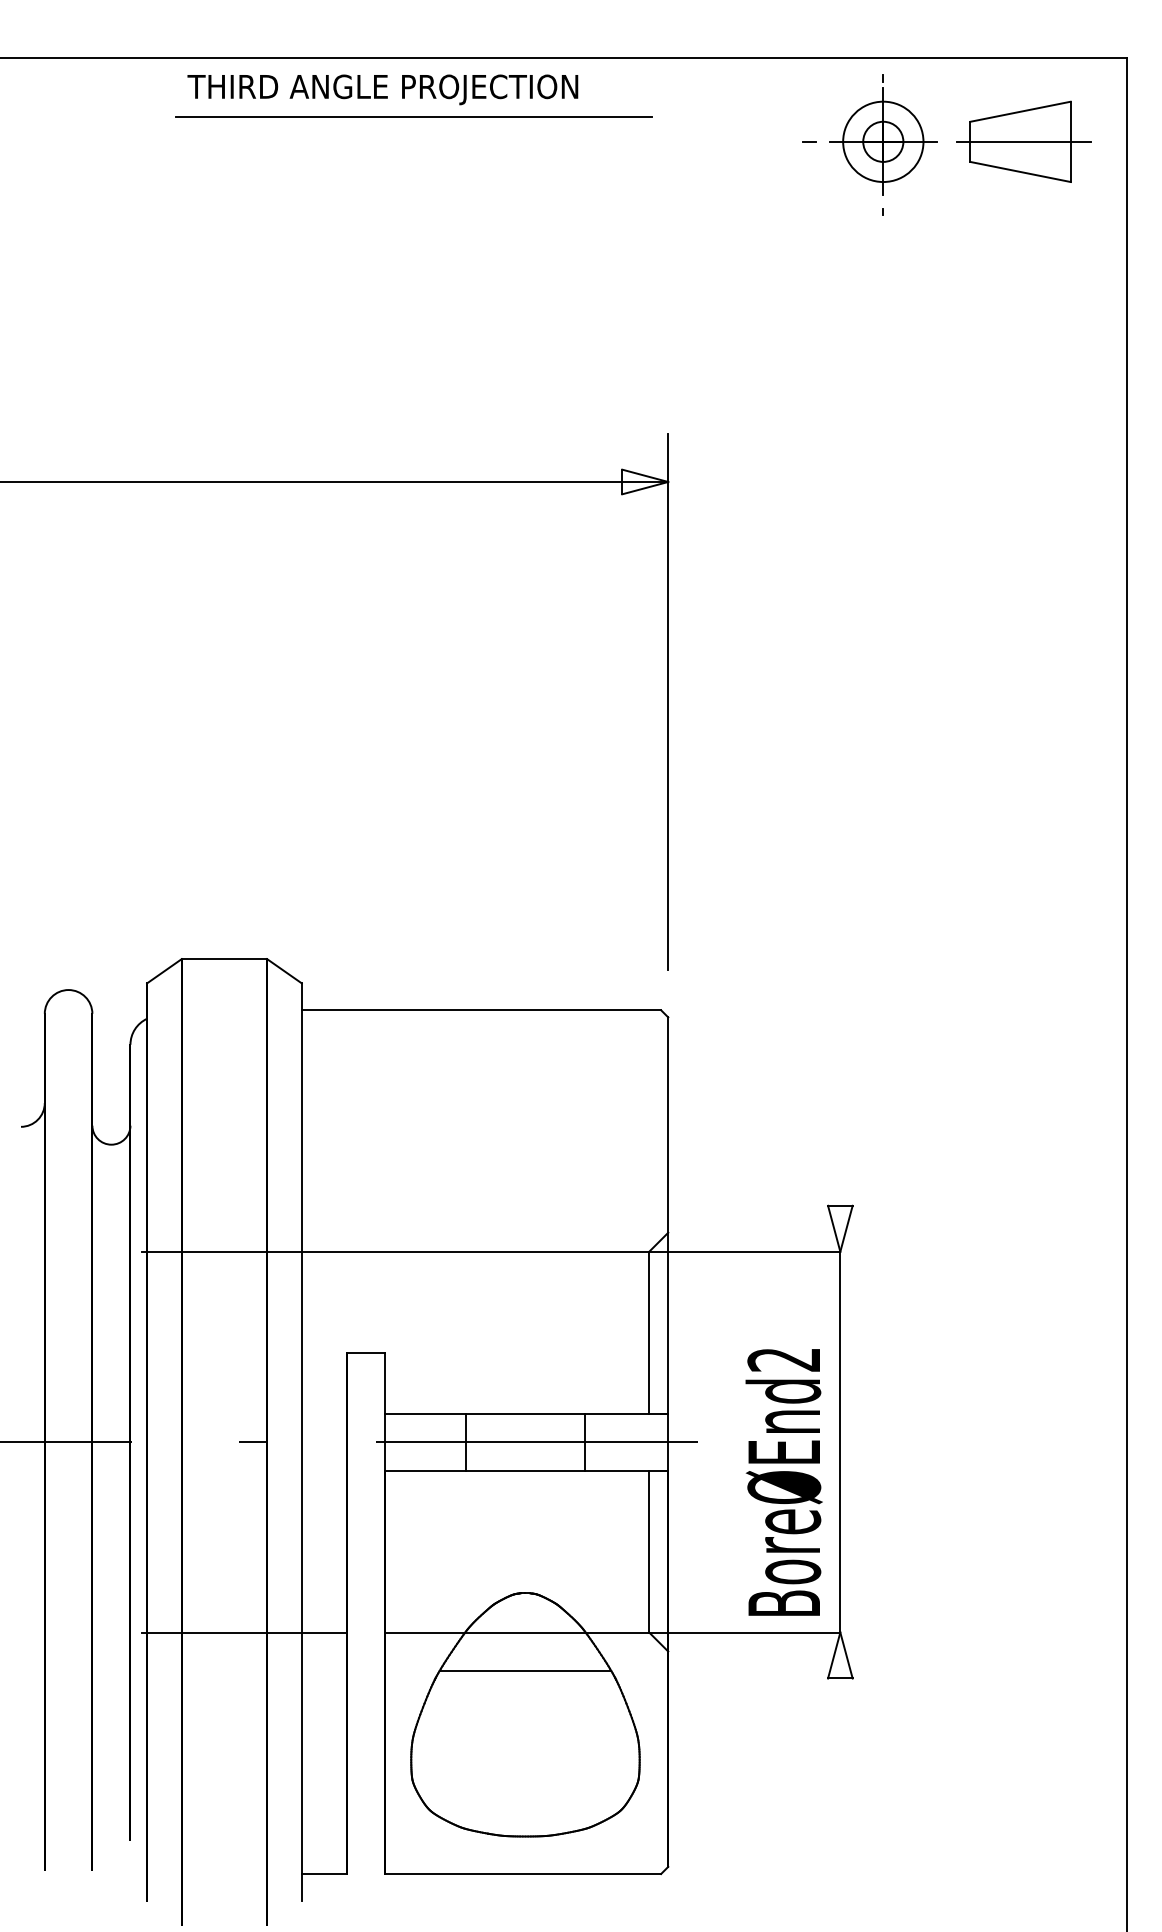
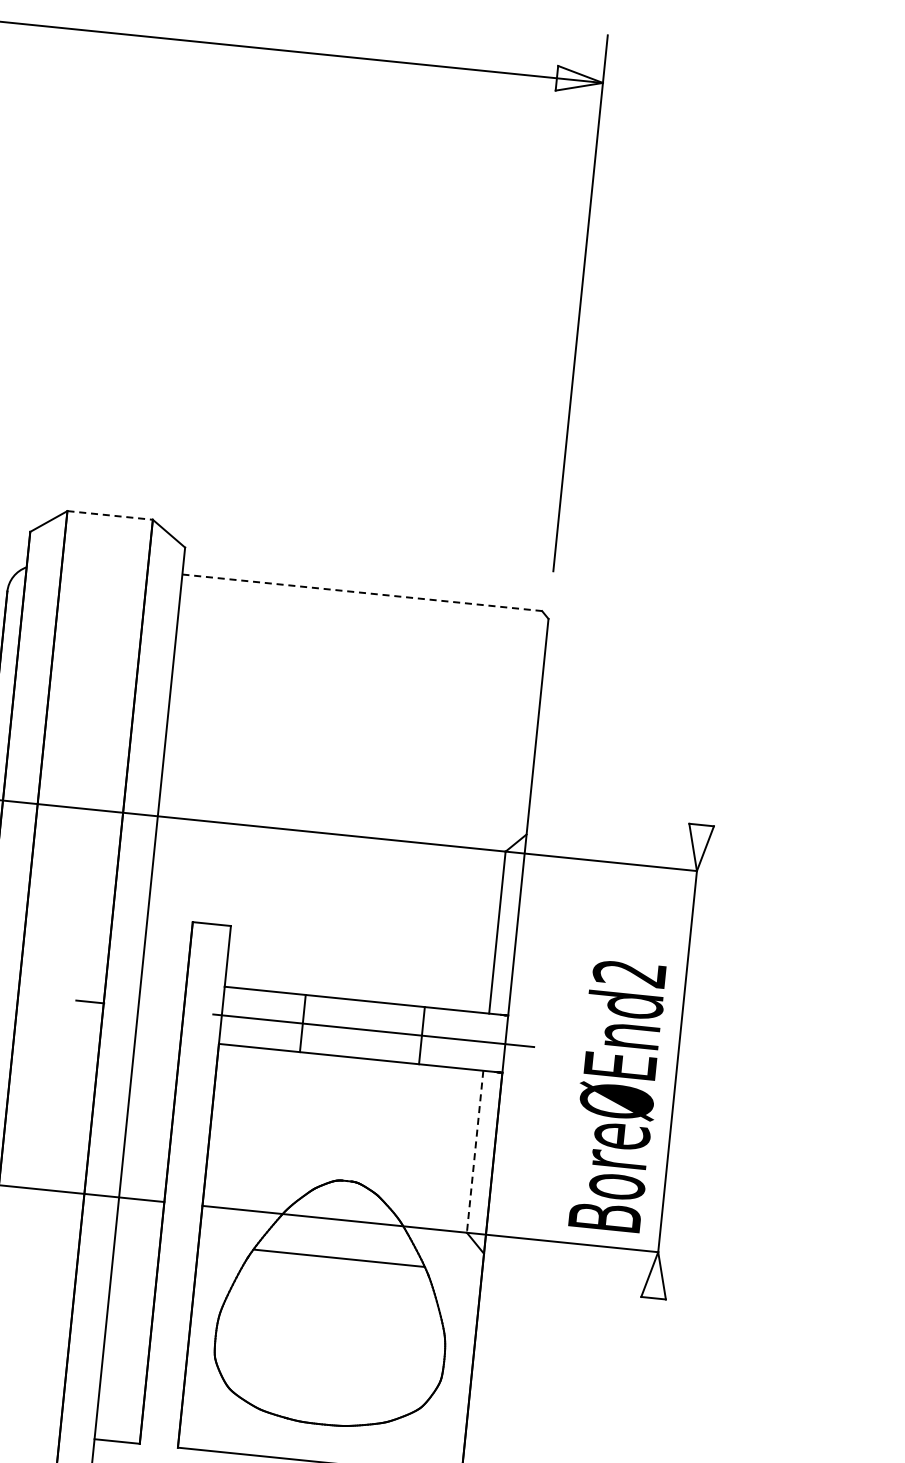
line: (224, 959) -> (110, 515), solid -> dashed
line: (481, 1010) -> (362, 593), solid -> dashed
line: (649, 1551) -> (475, 1151), solid -> dashed

